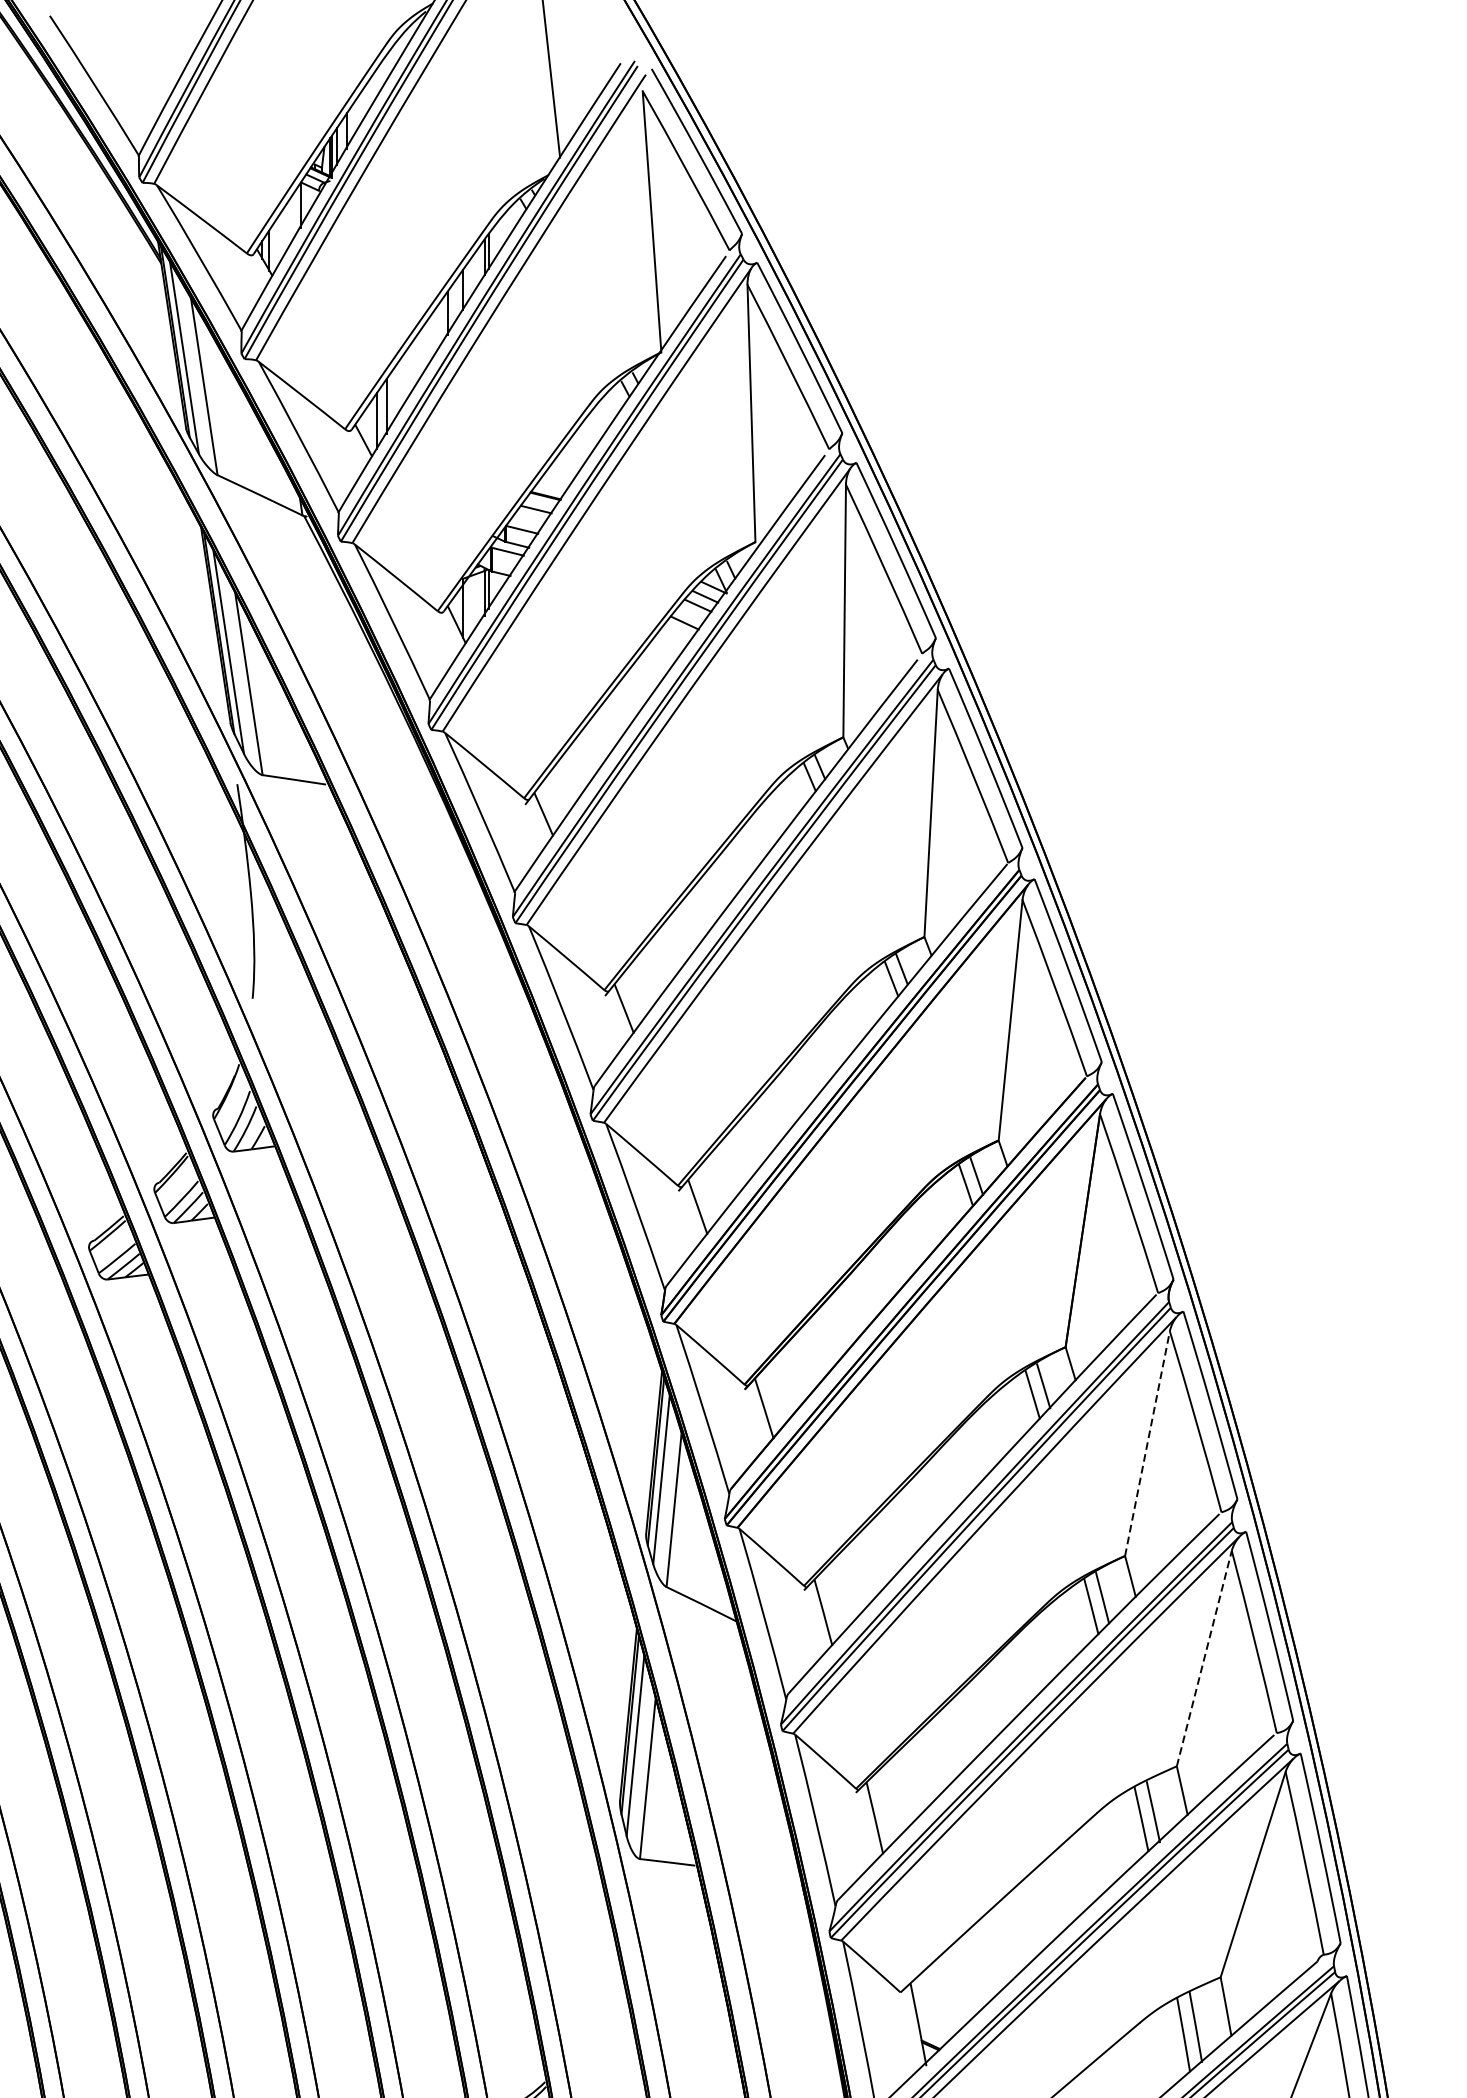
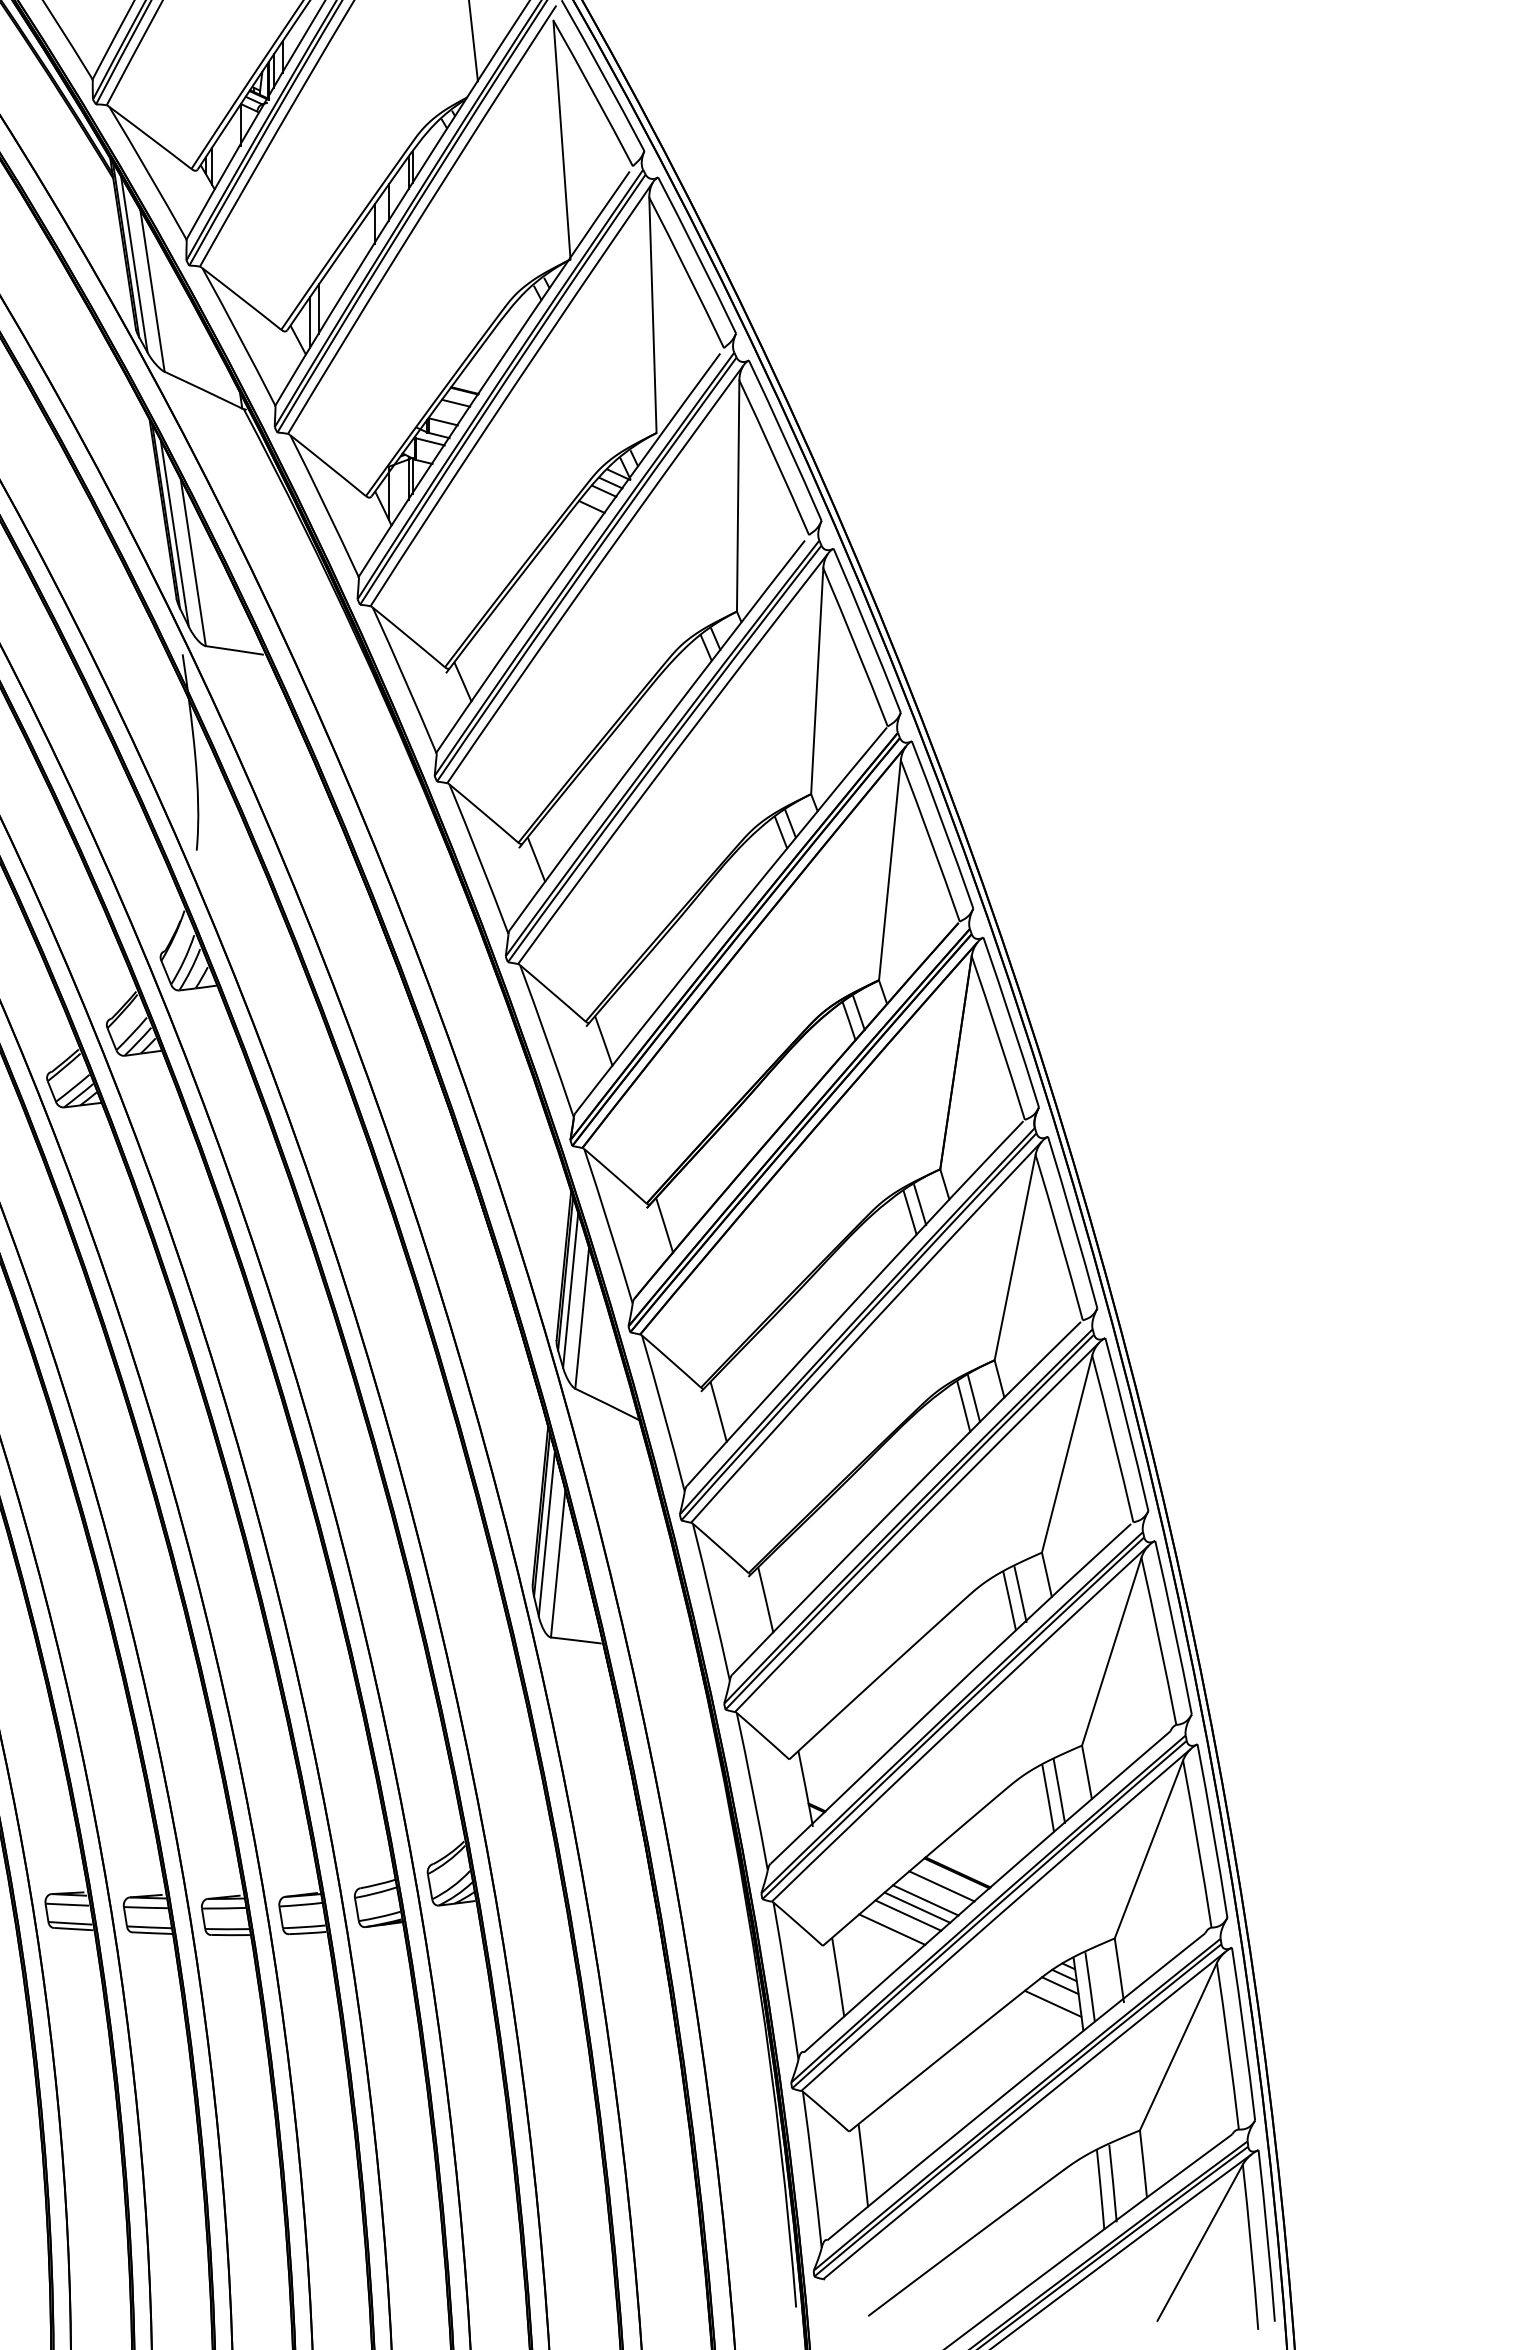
line: (1147, 1443) -> (1015, 1257), dashed -> solid
line: (1204, 1659) -> (1067, 1454), dashed -> solid

